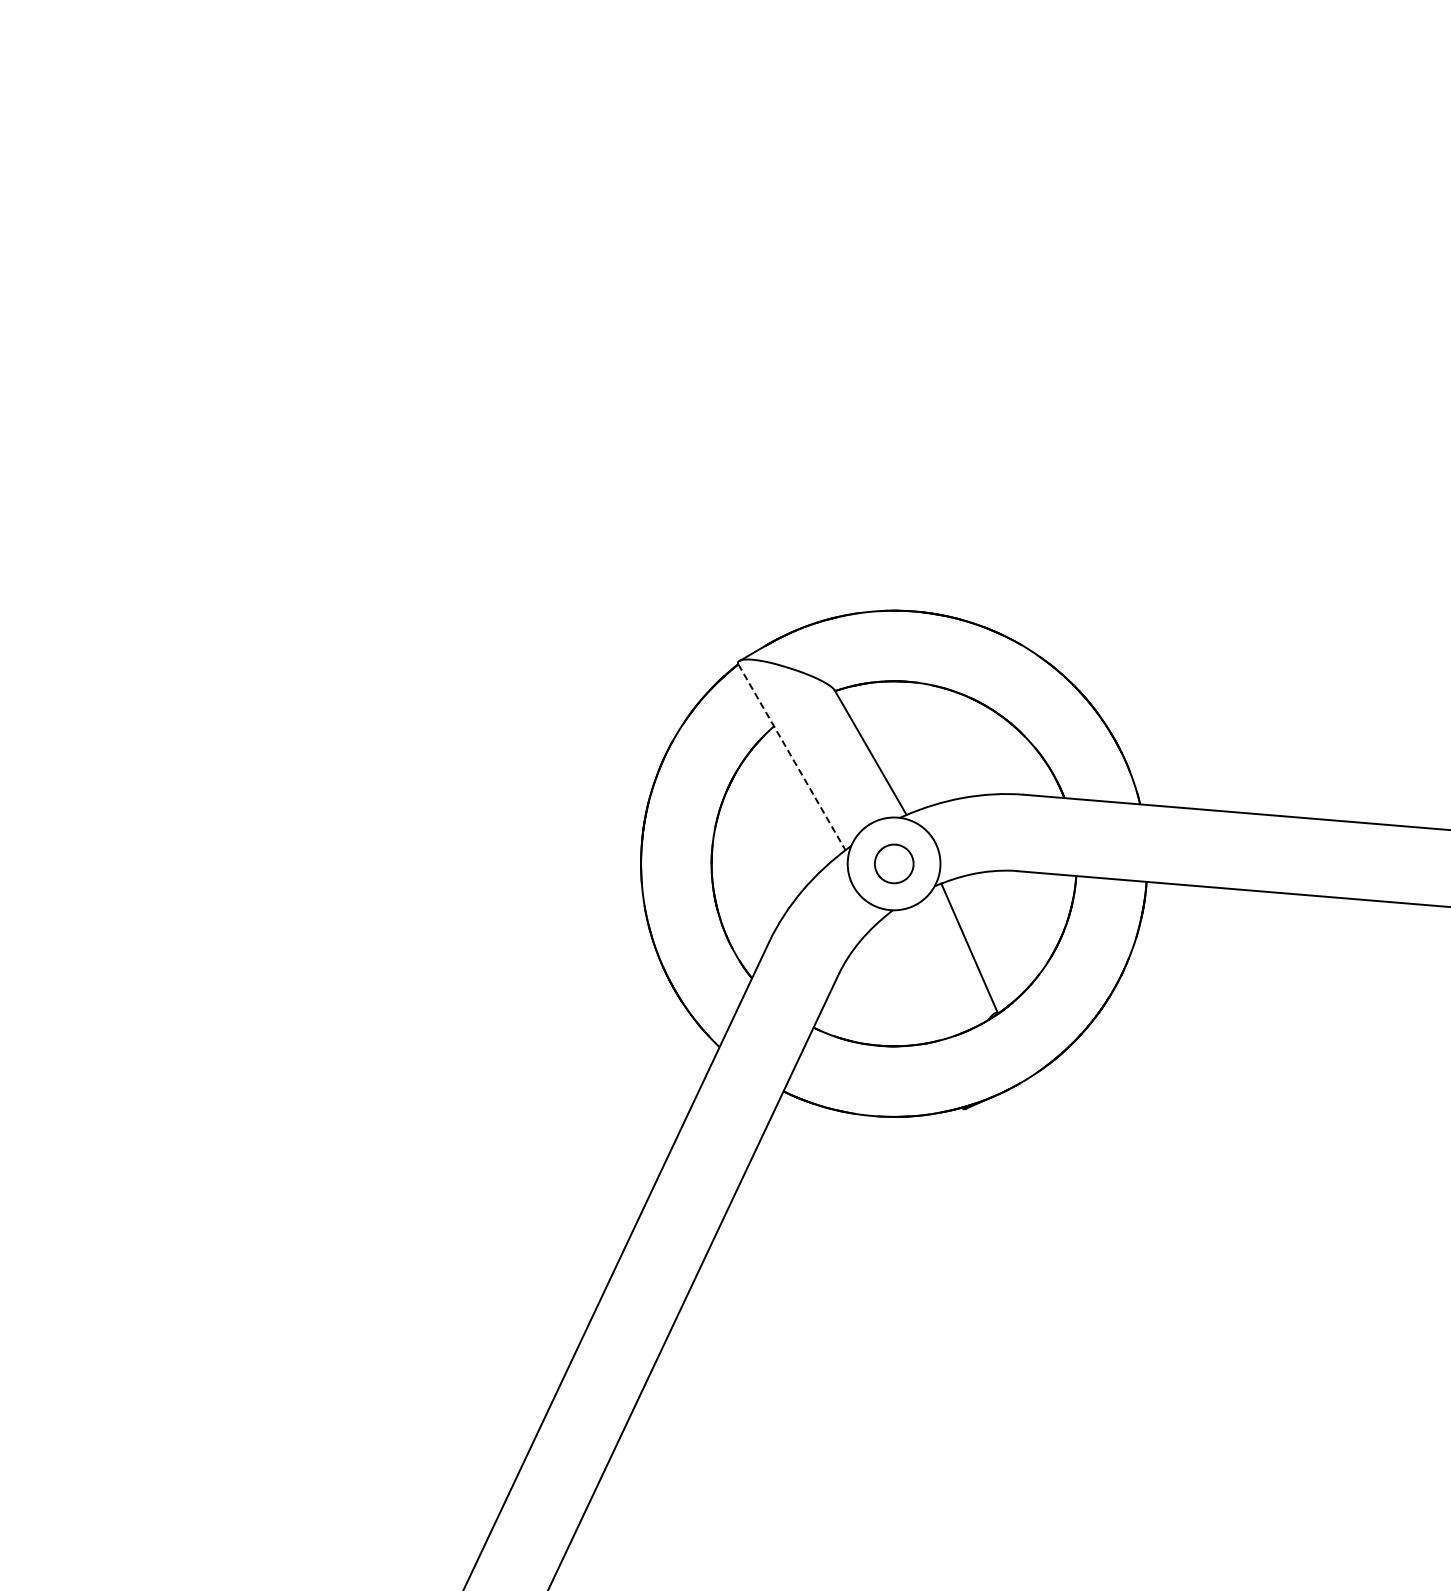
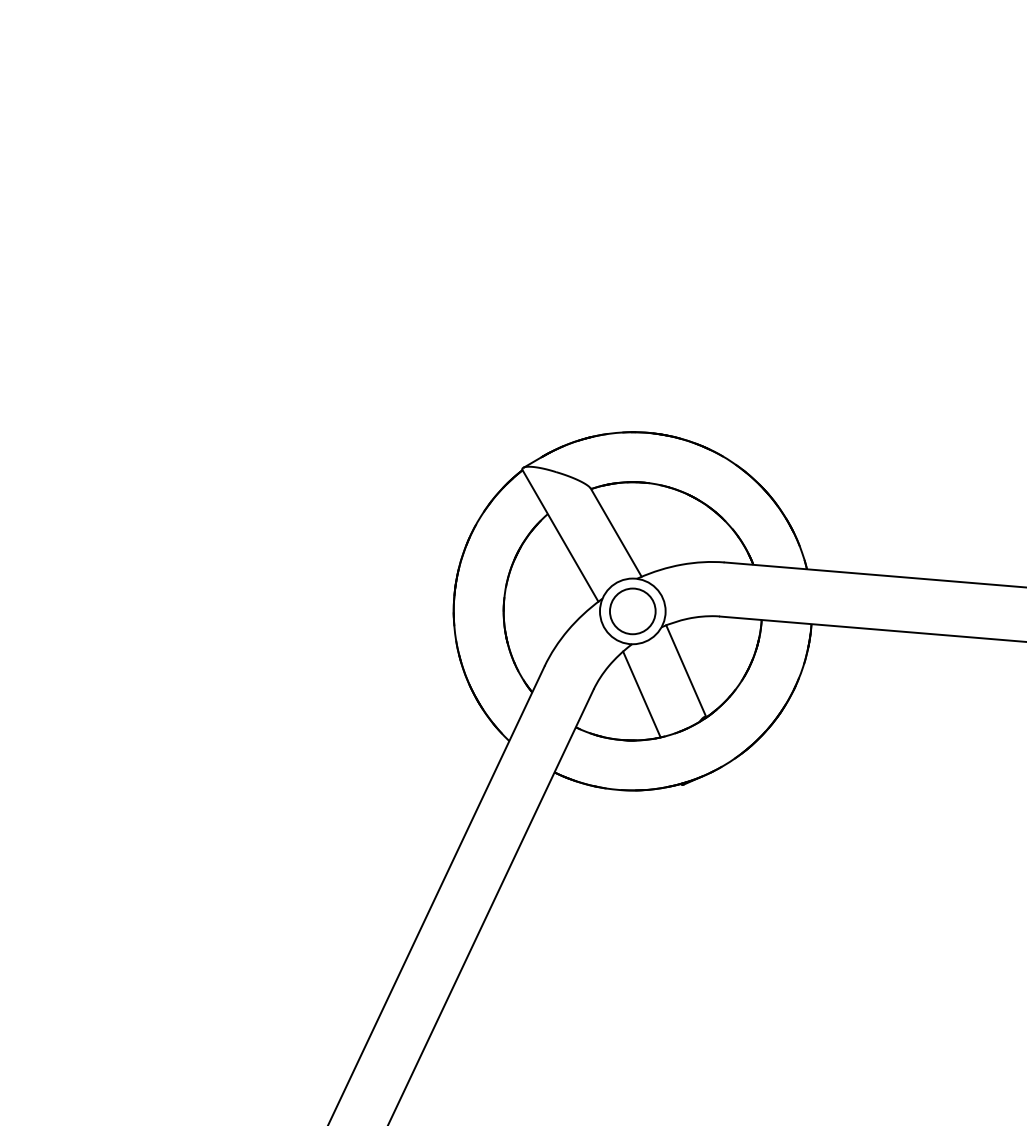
line: (792, 757) -> (560, 536), dashed -> solid
circle: (894, 863) -> (633, 611), size x1.67
line: (906, 980) -> (641, 693), added

